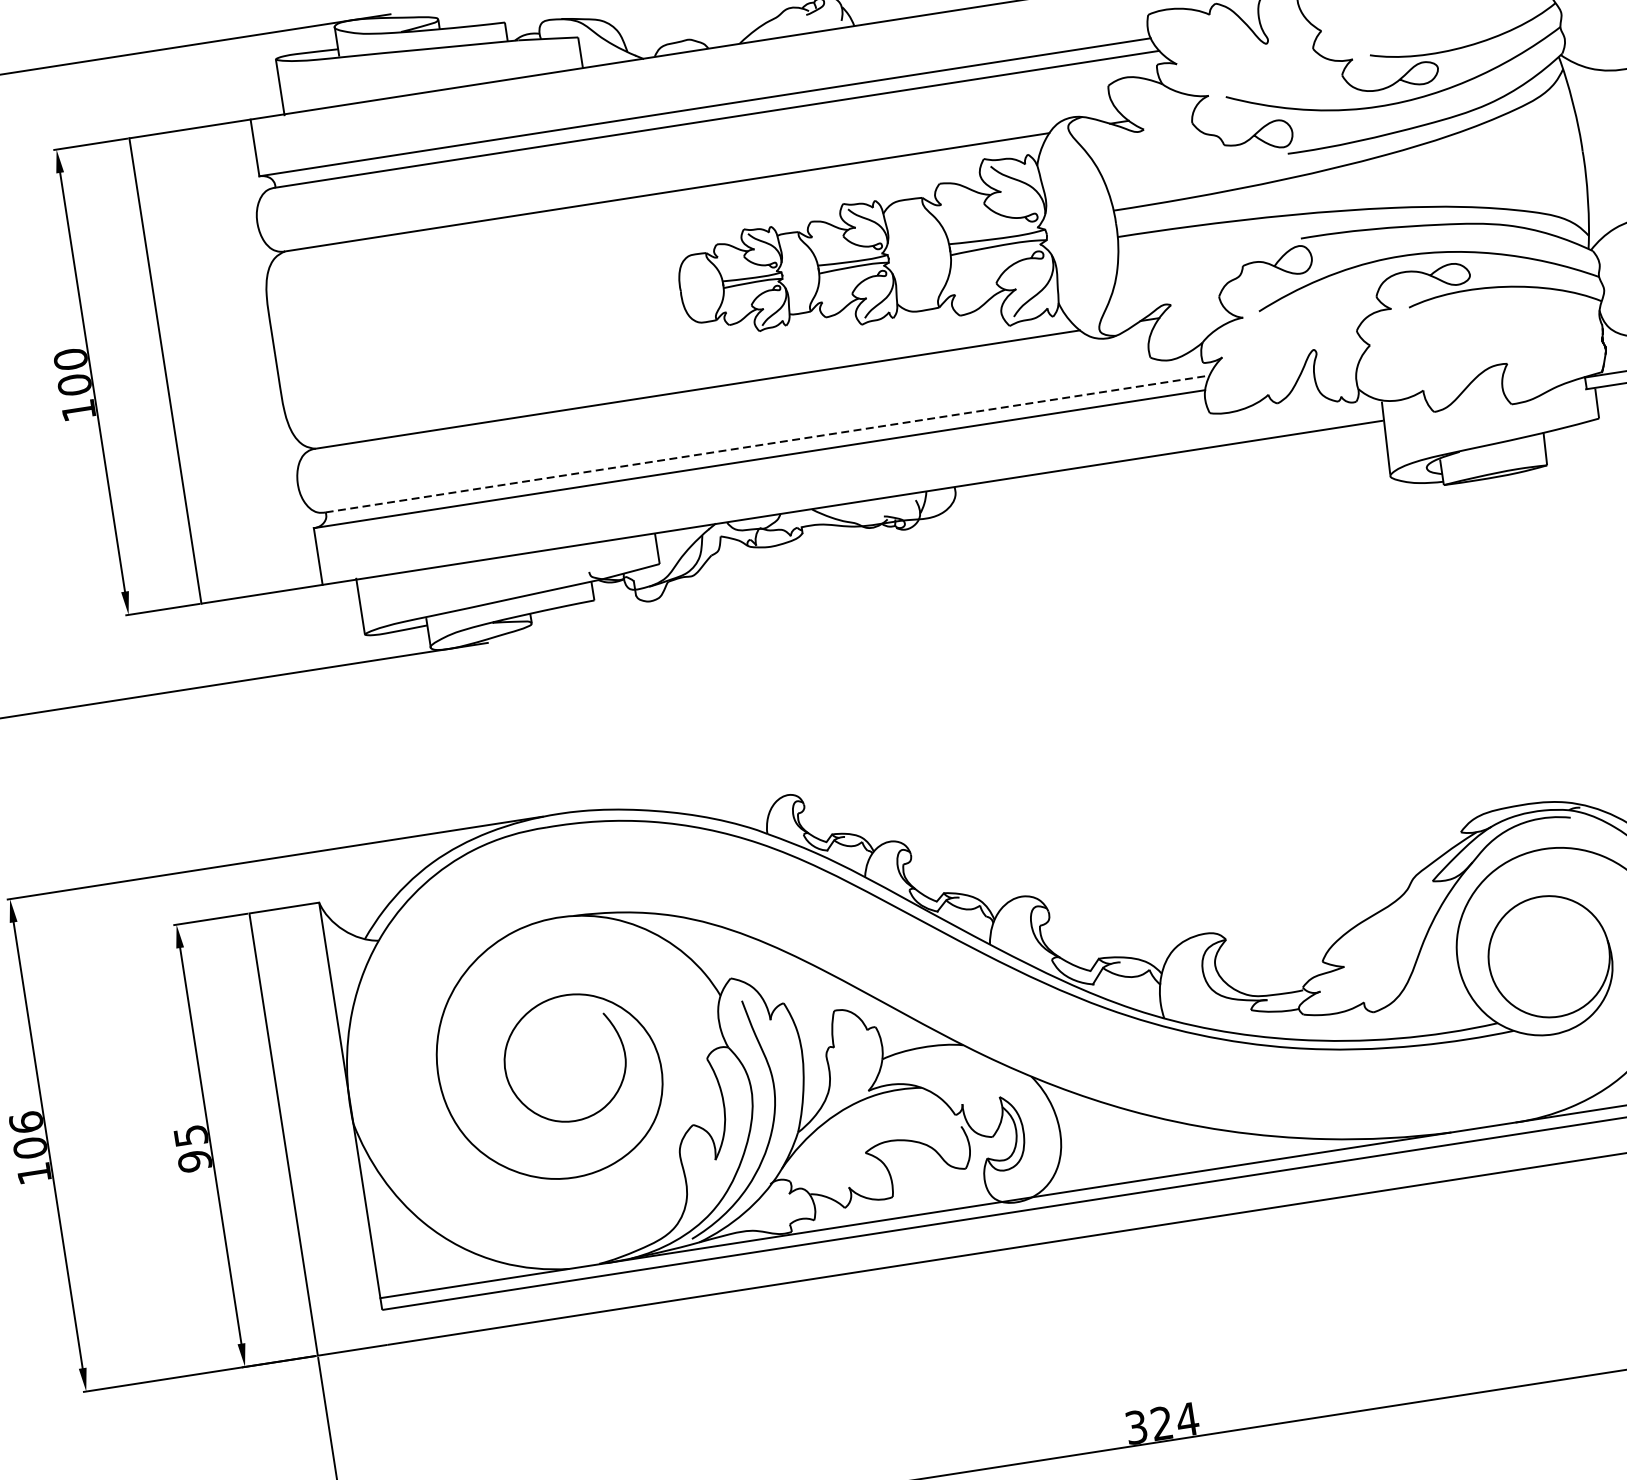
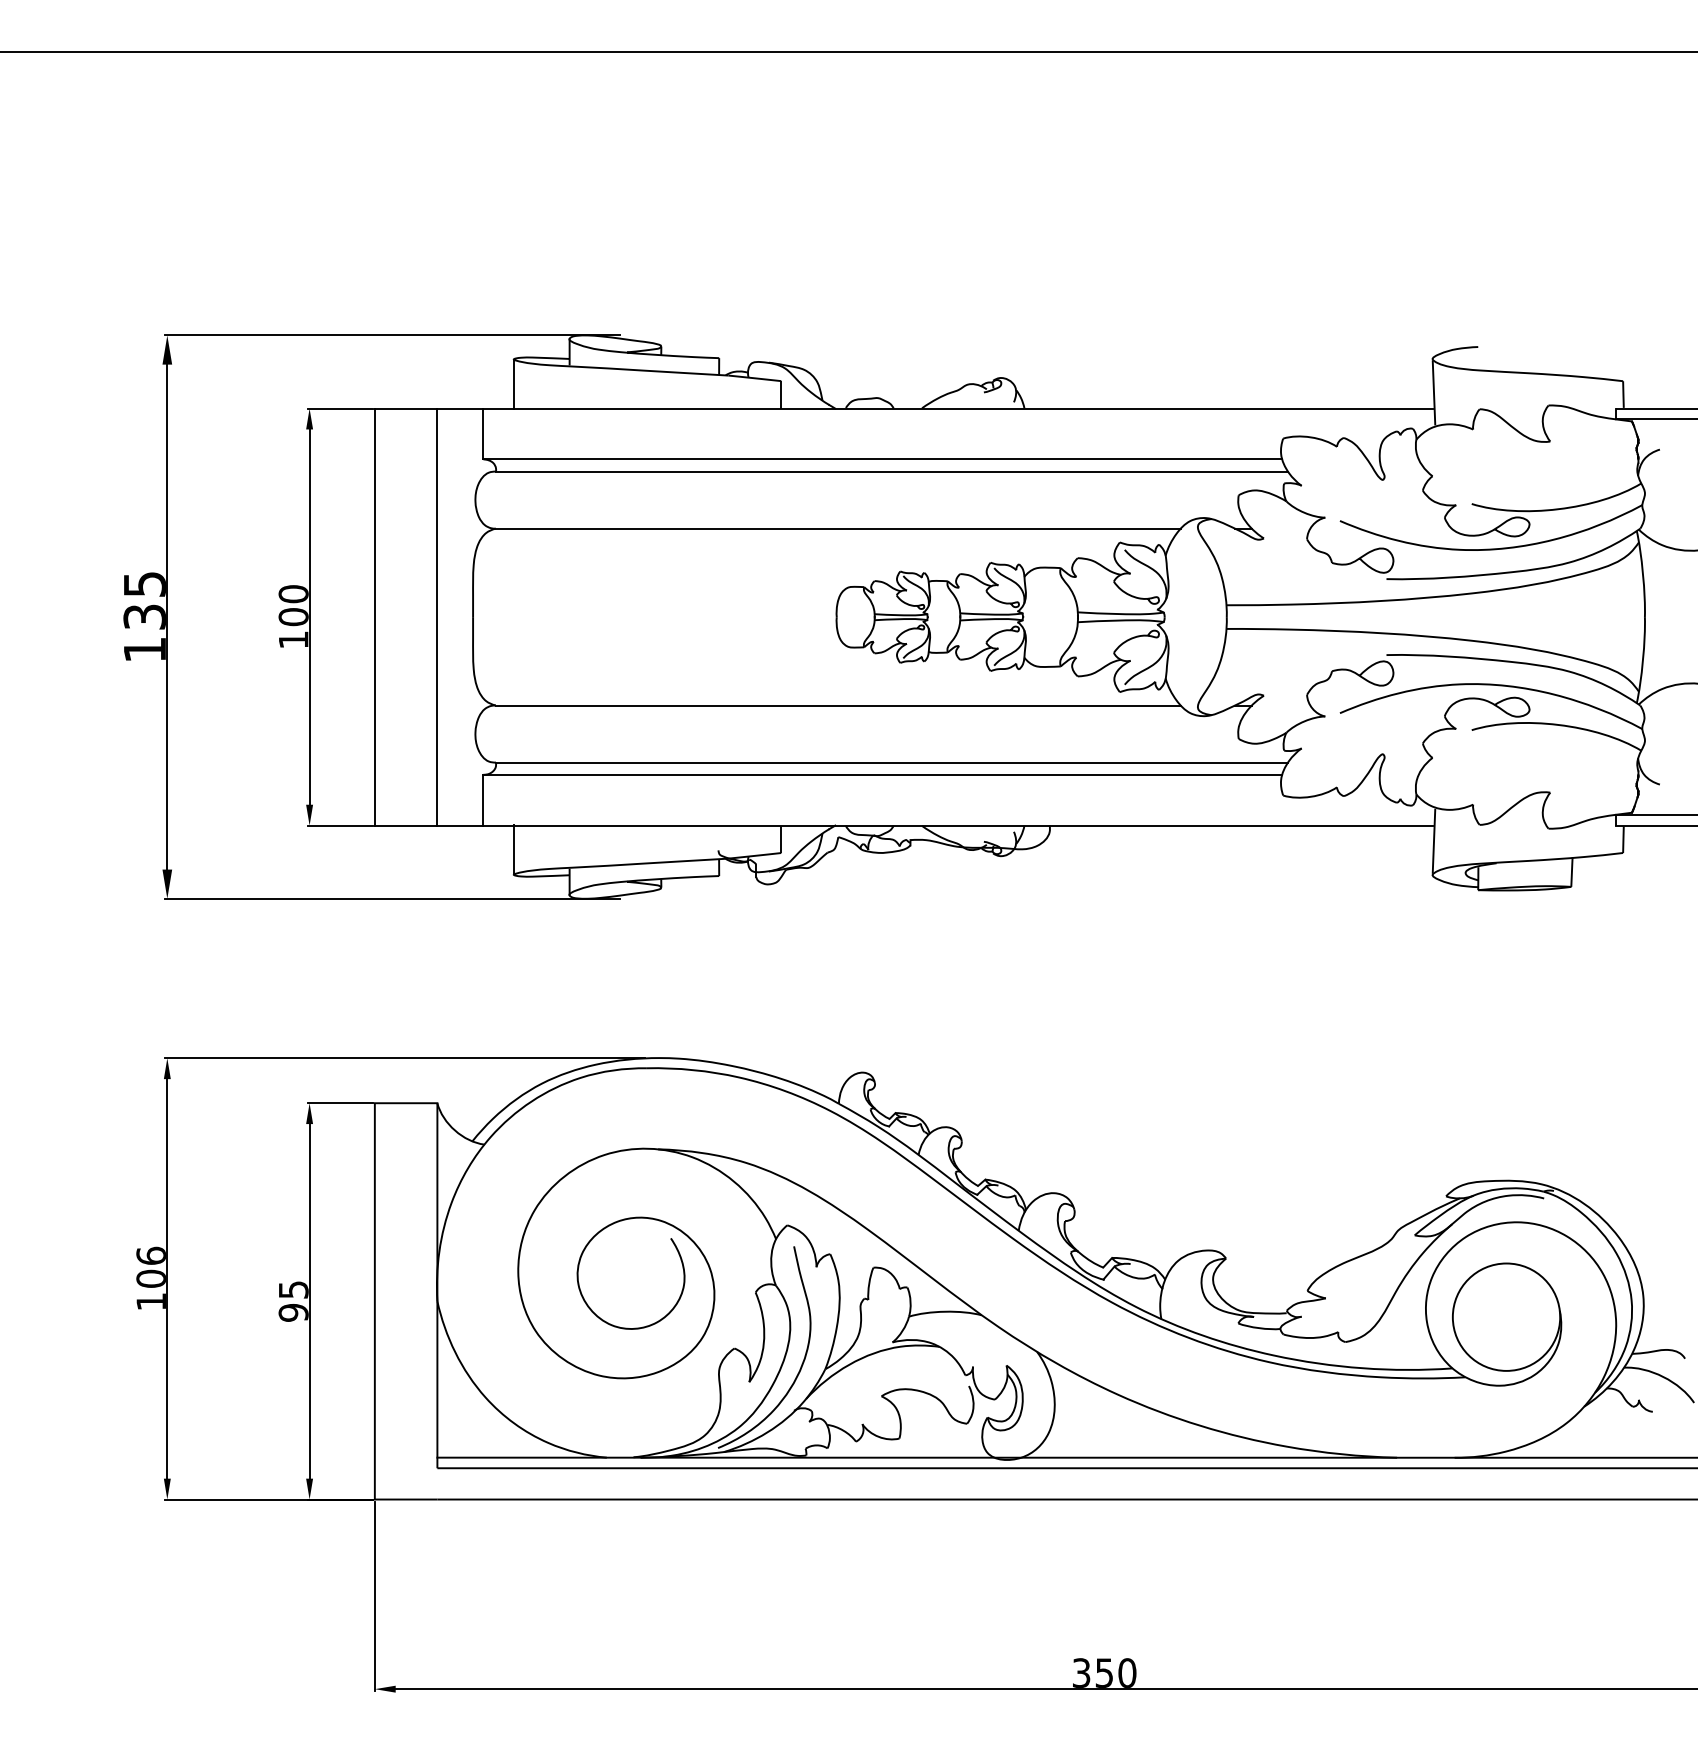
line: (235, 359) -> (437, 616), added
line: (768, 443) -> (892, 762), dashed -> solid
text: (1174, 1420) -> (1115, 1672), 324 -> 350

